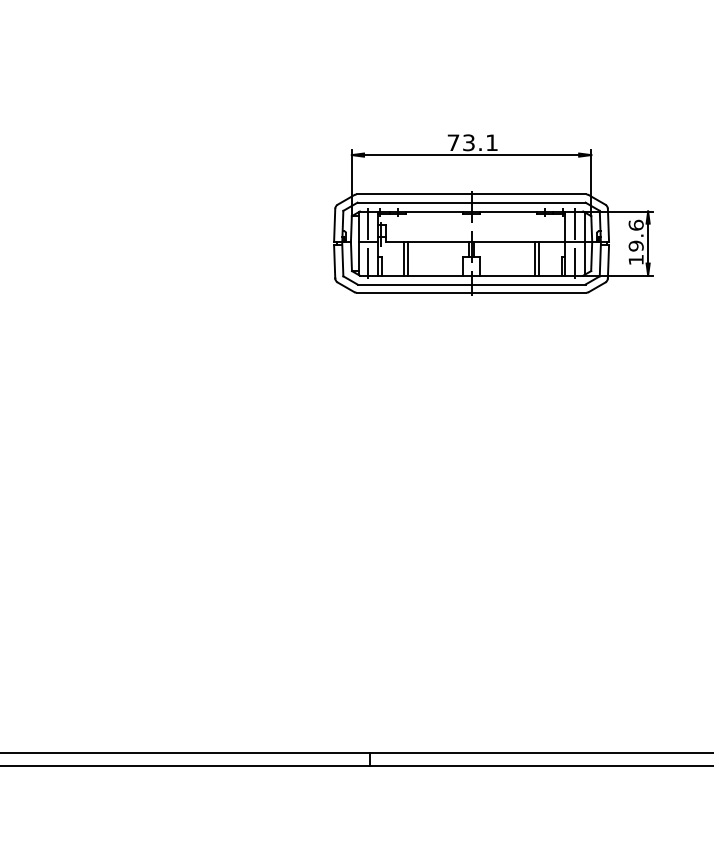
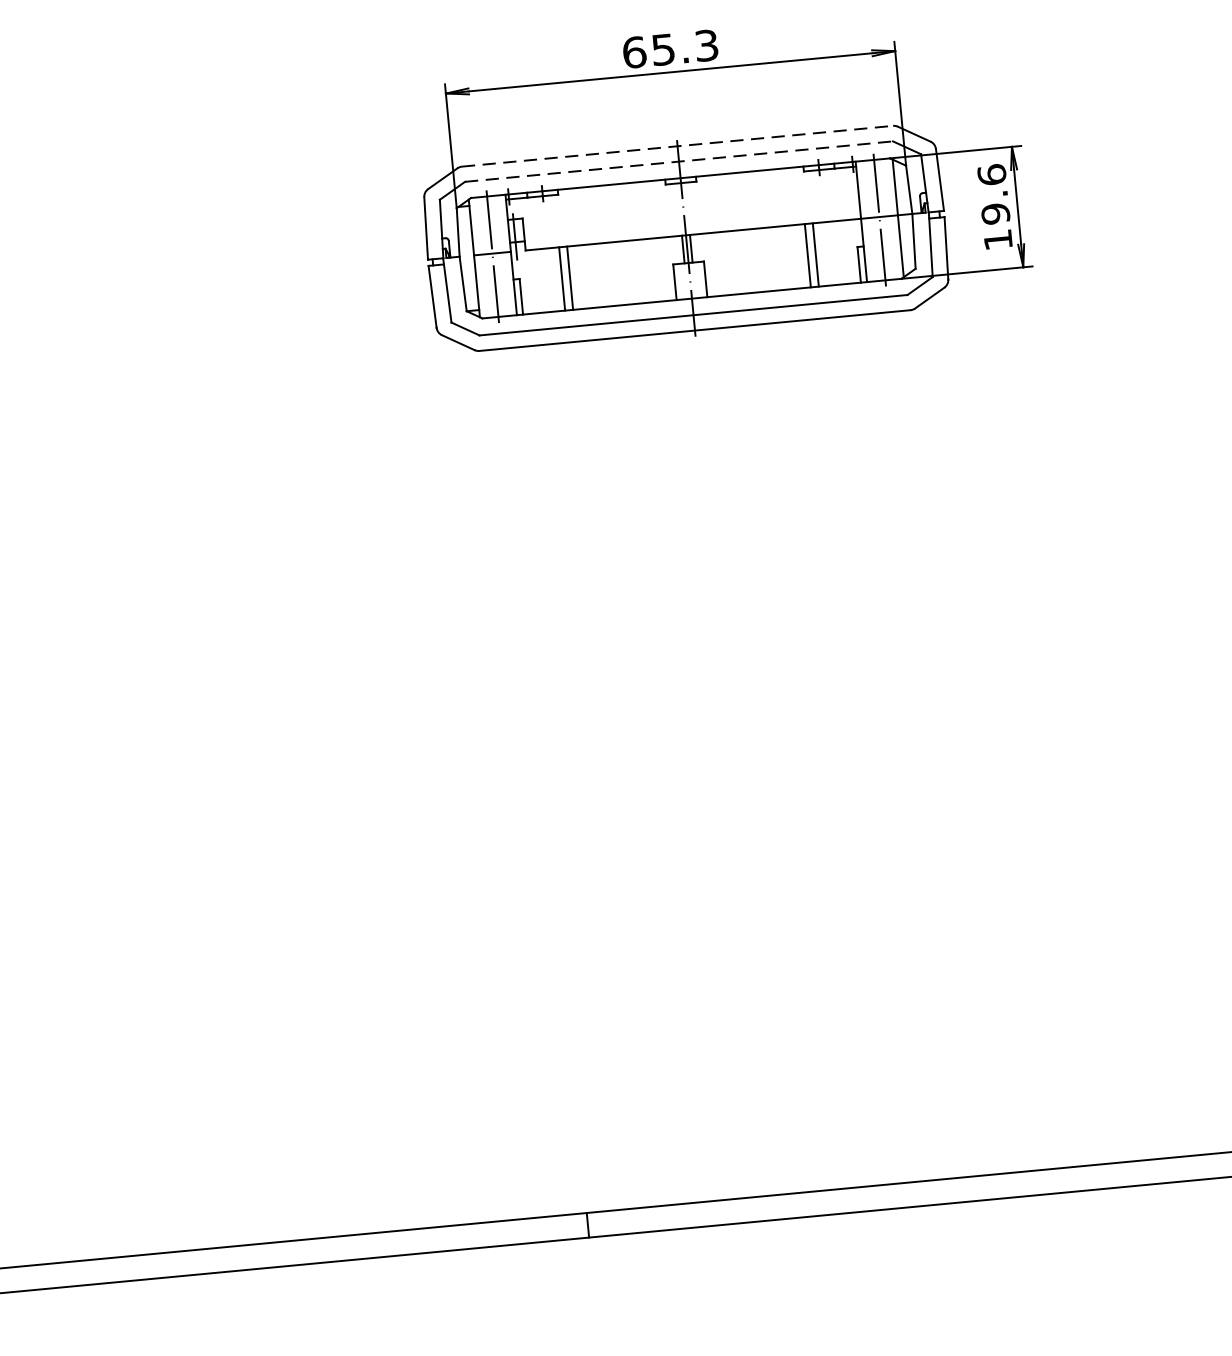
text: (472, 142) -> (670, 48), 73.1 -> 65.3
line: (471, 194) -> (677, 146), solid -> dashed
line: (472, 202) -> (680, 161), solid -> dashed

